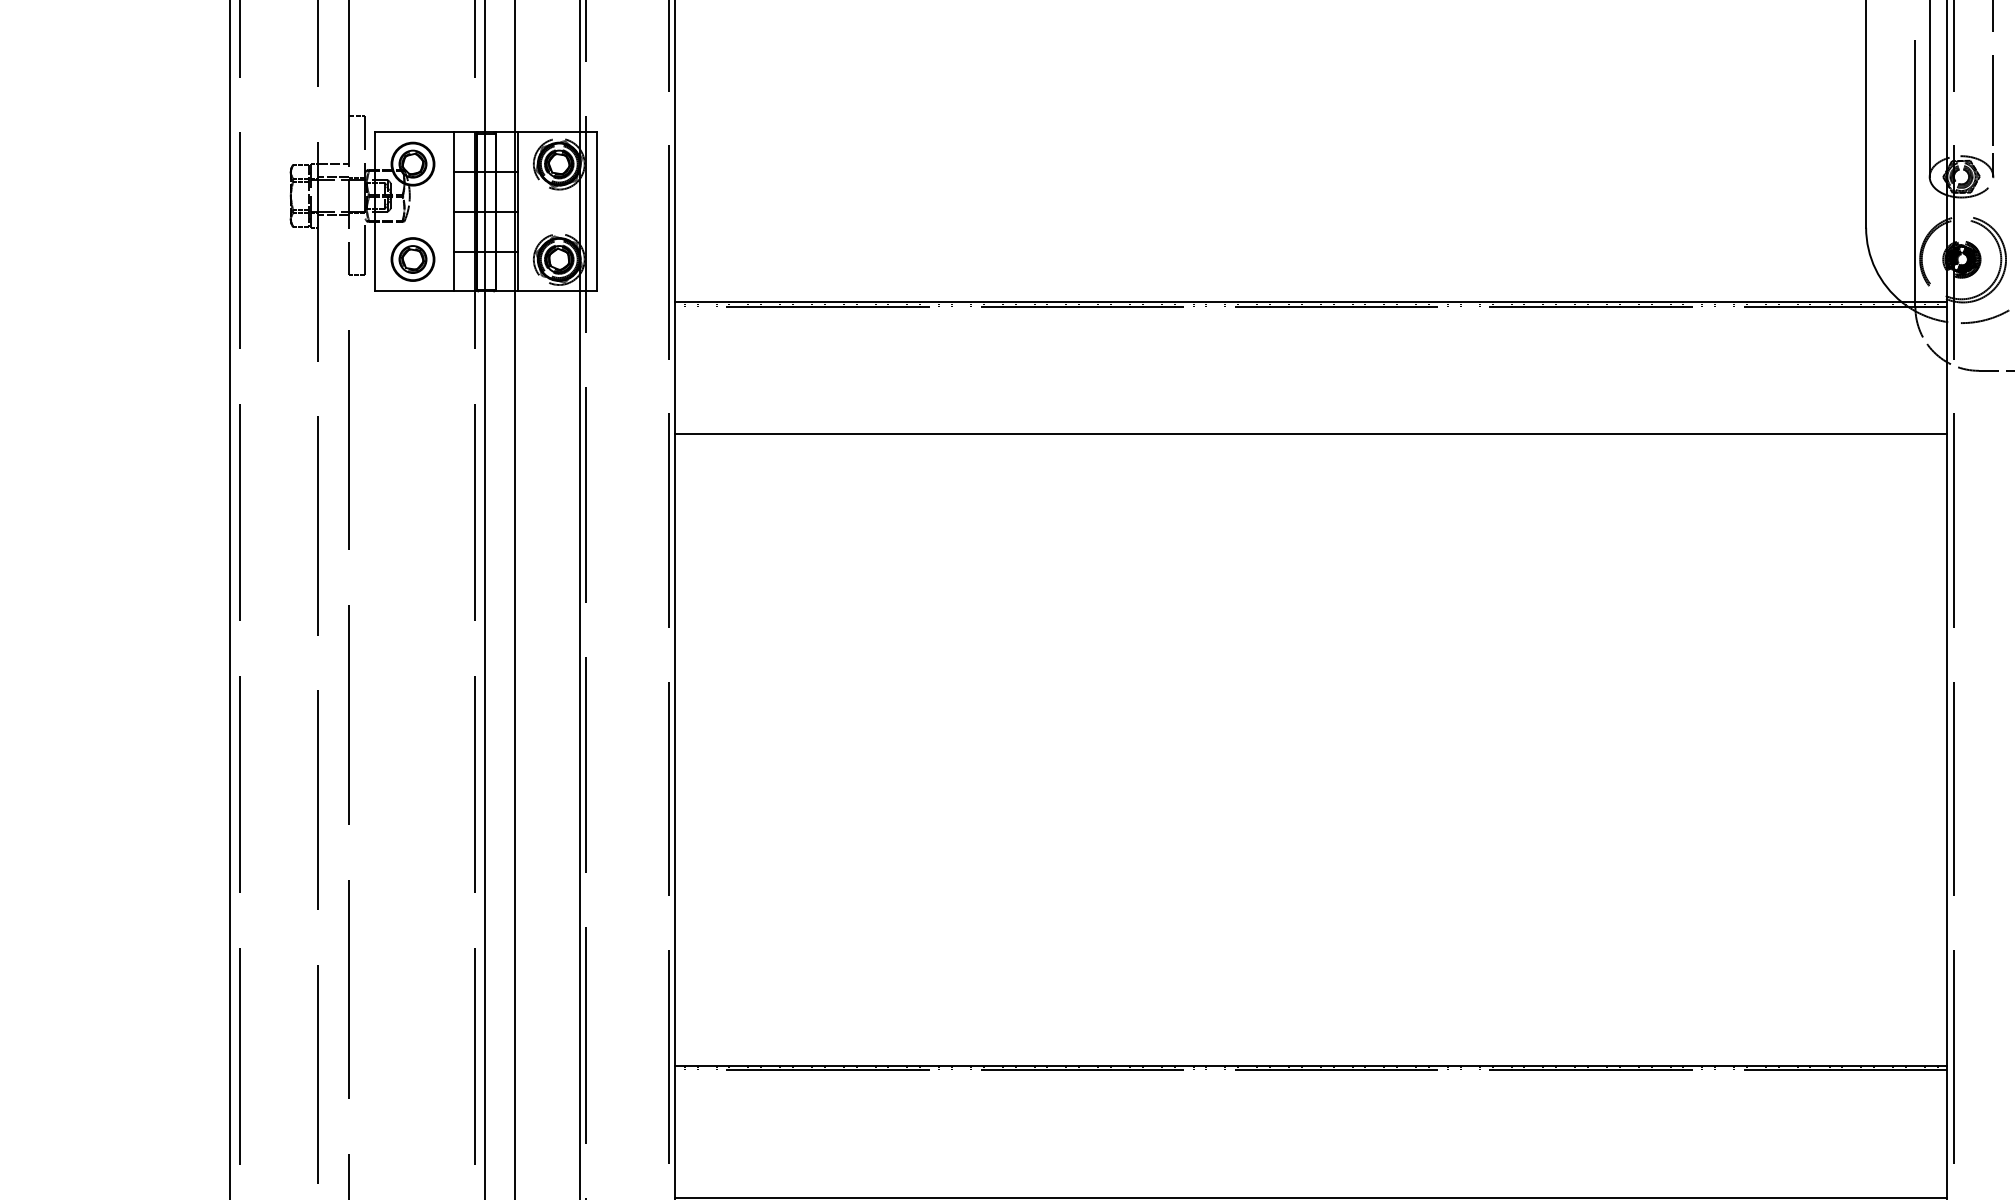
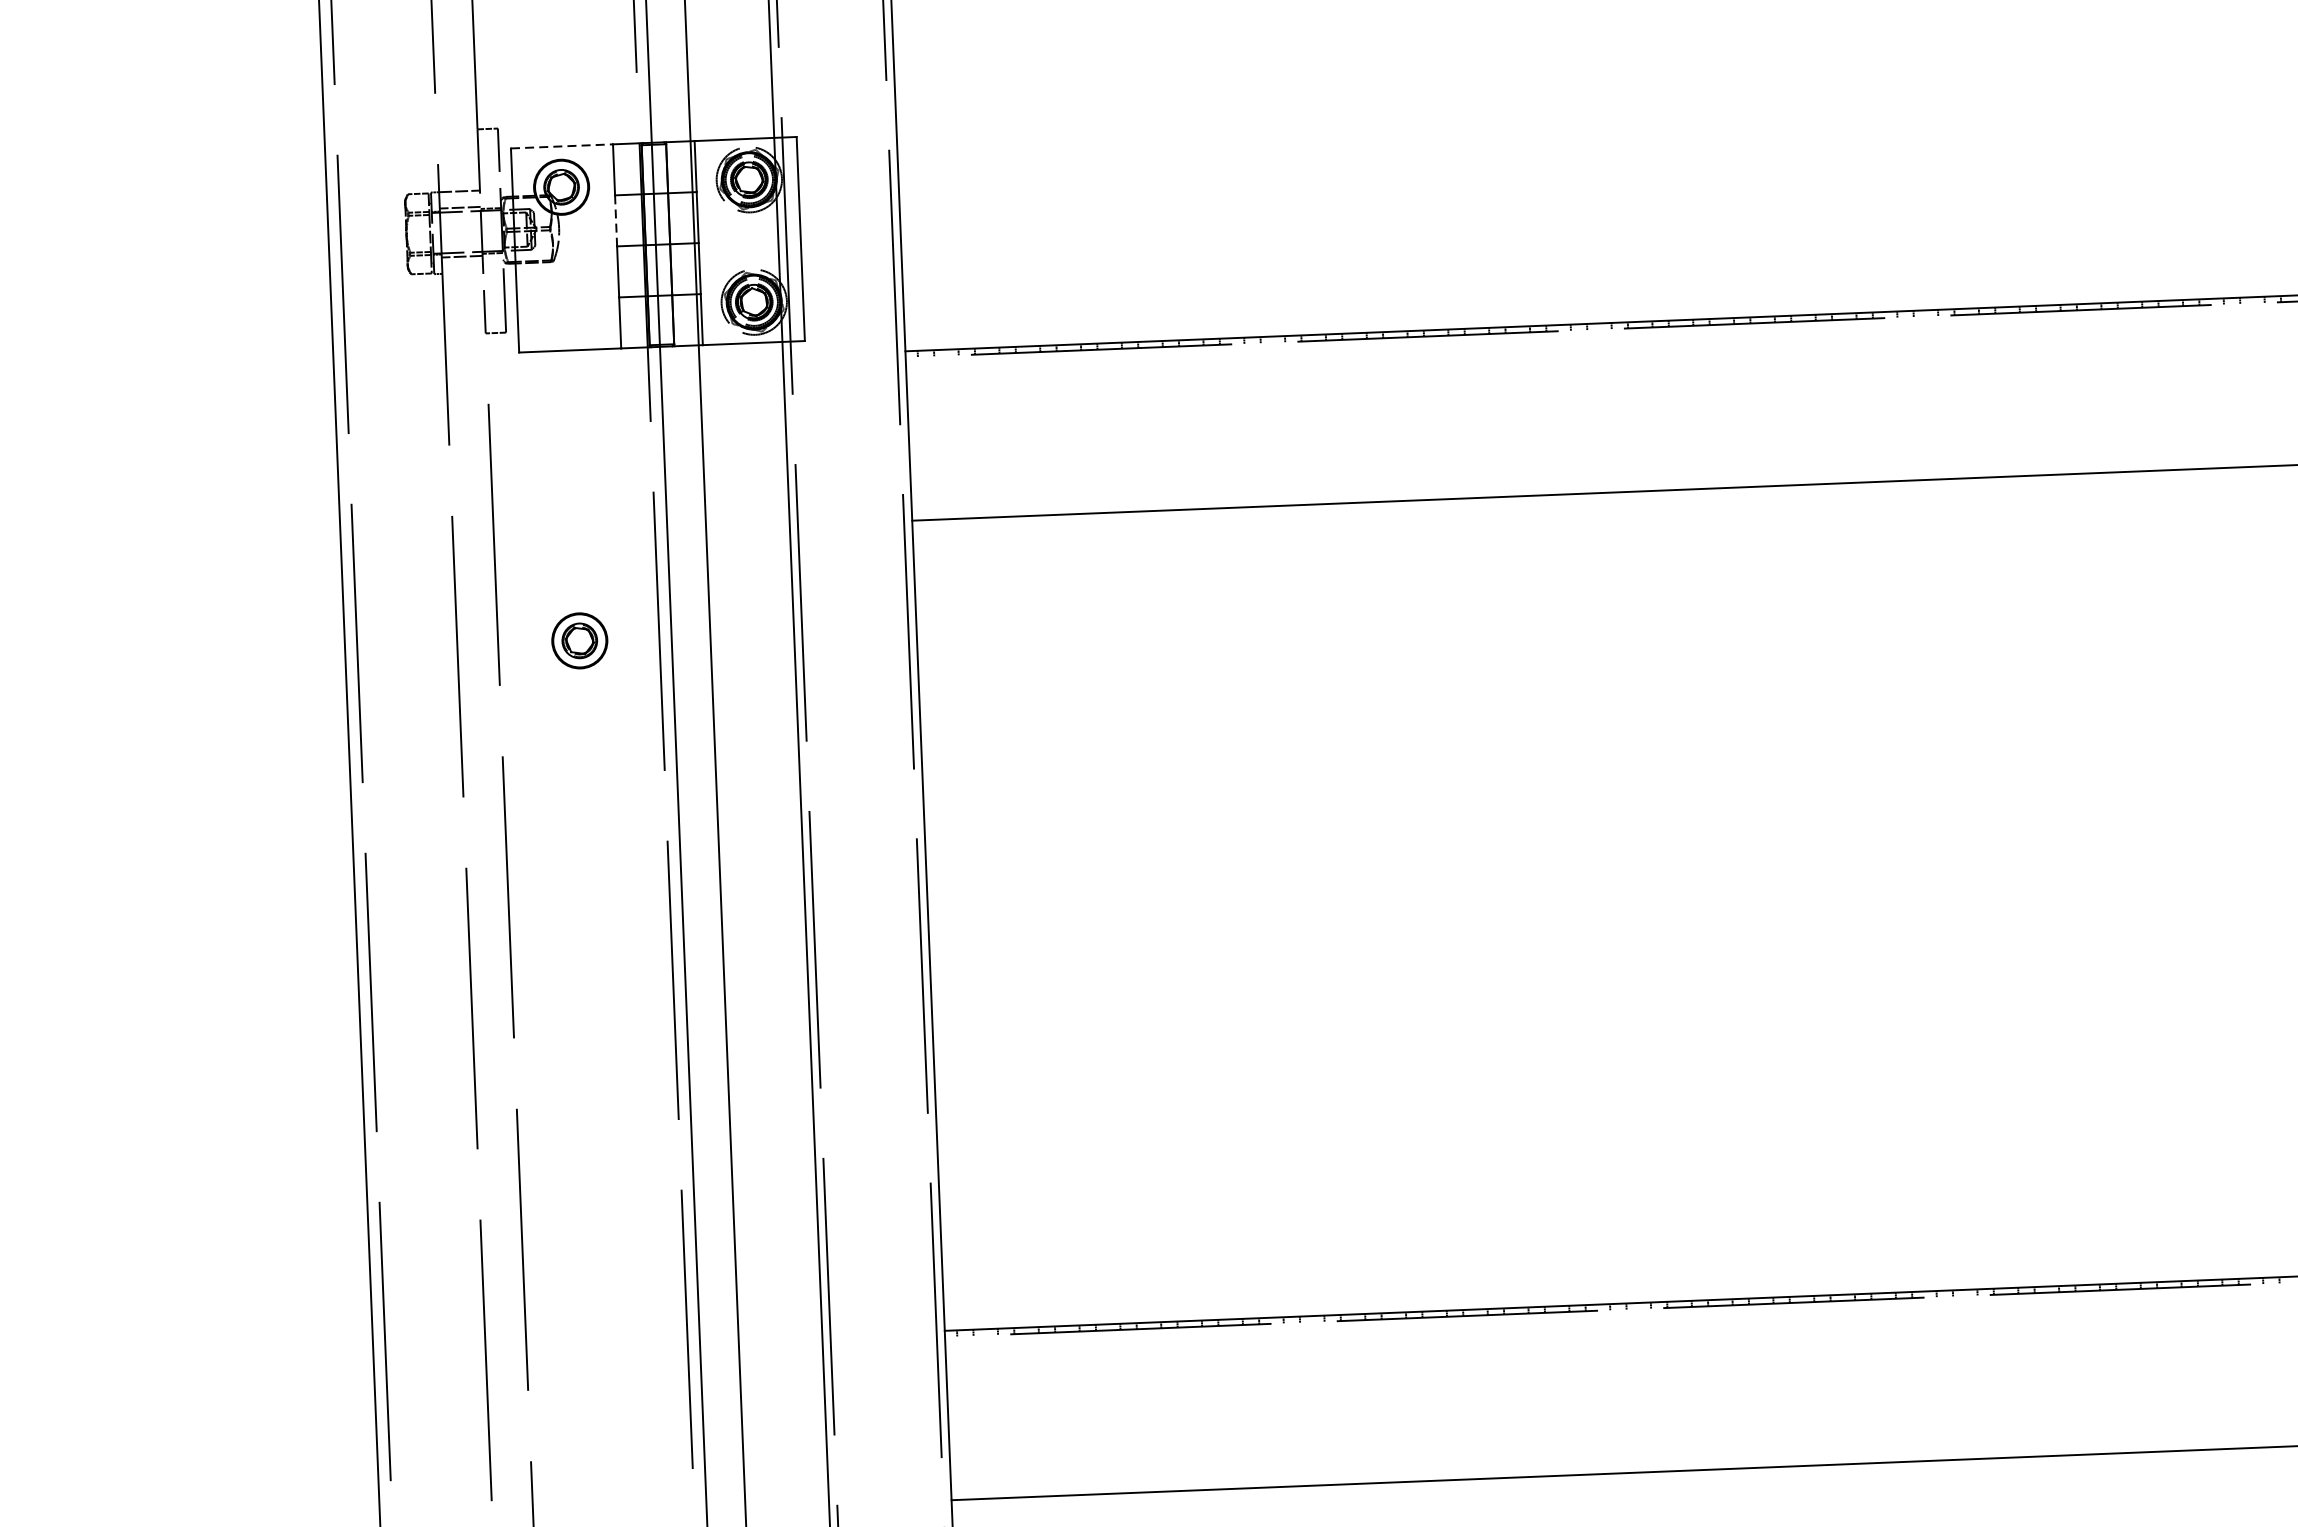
line: (414, 132) -> (561, 146), solid -> dashed
line: (454, 191) -> (616, 220), solid -> dashed
part: (412, 259) -> (579, 640), moved

